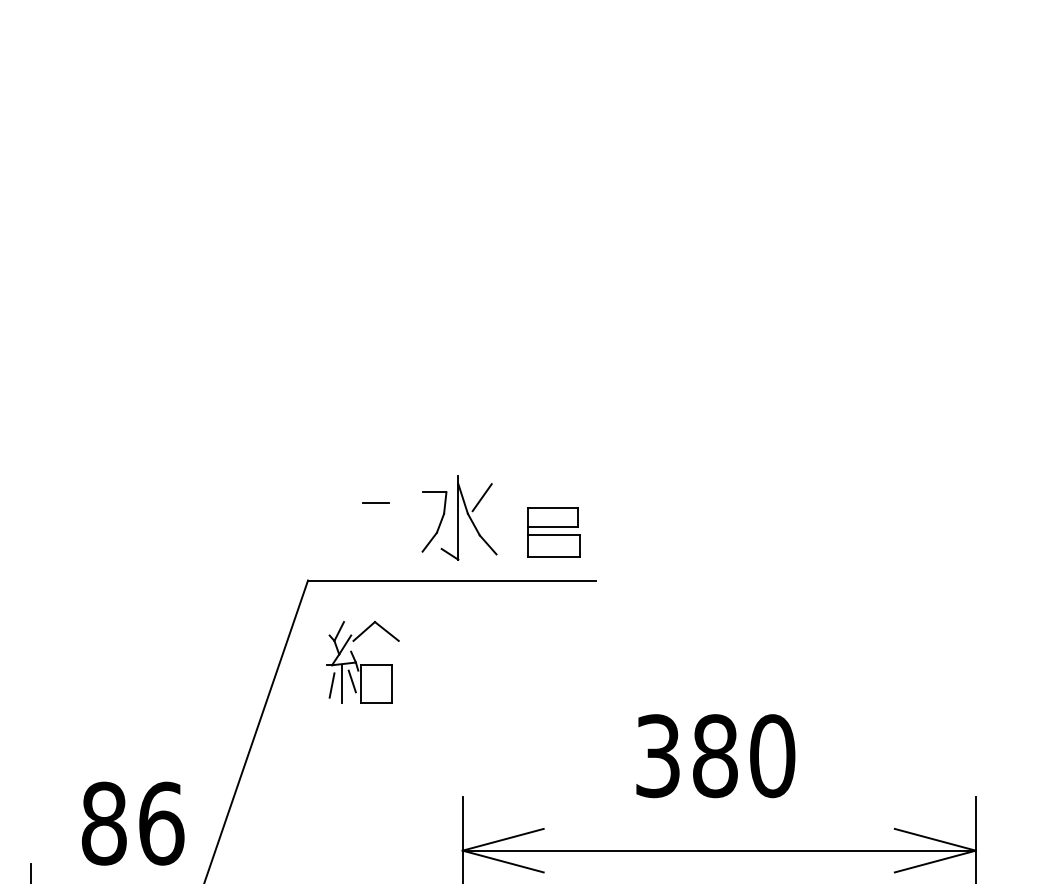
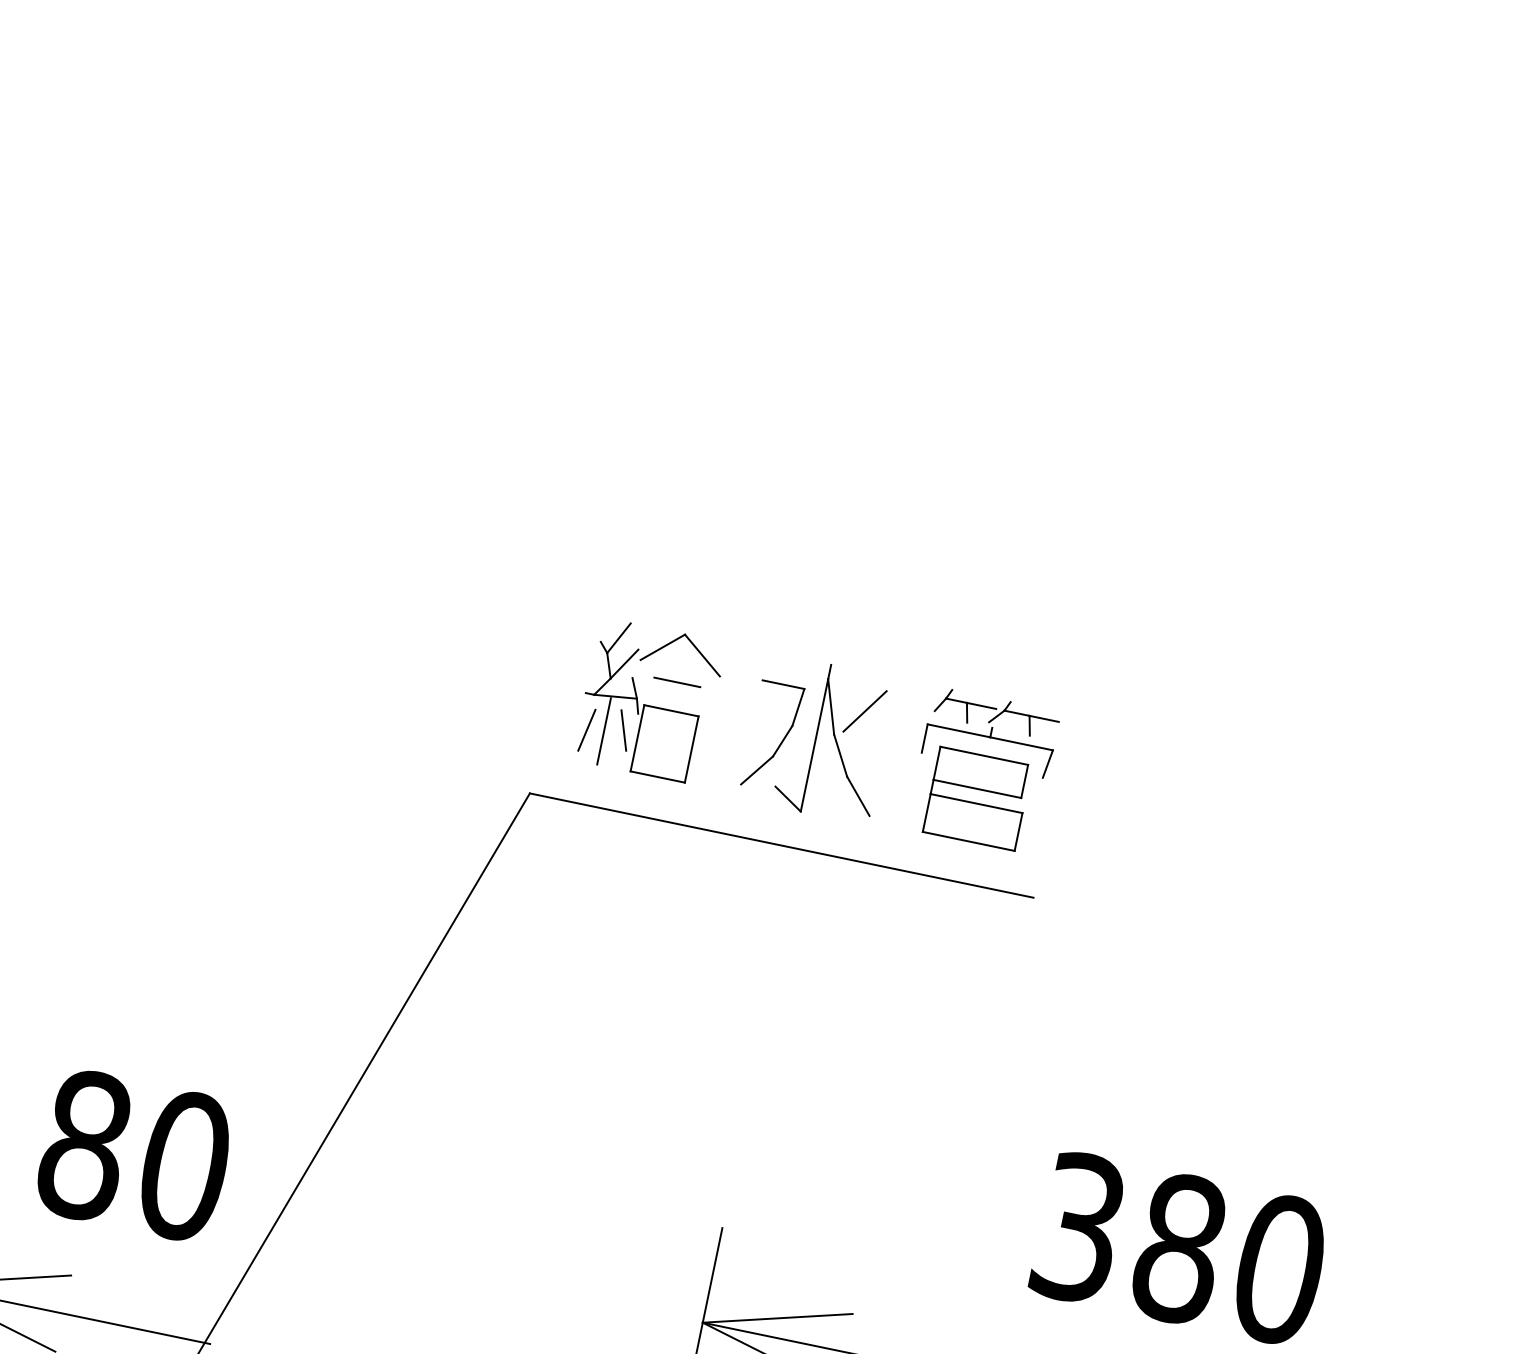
part: (553, 494) -> (991, 731), added
part: (362, 661) -> (648, 699), moved
text: (161, 823) -> (185, 1165), 86 -> 80

